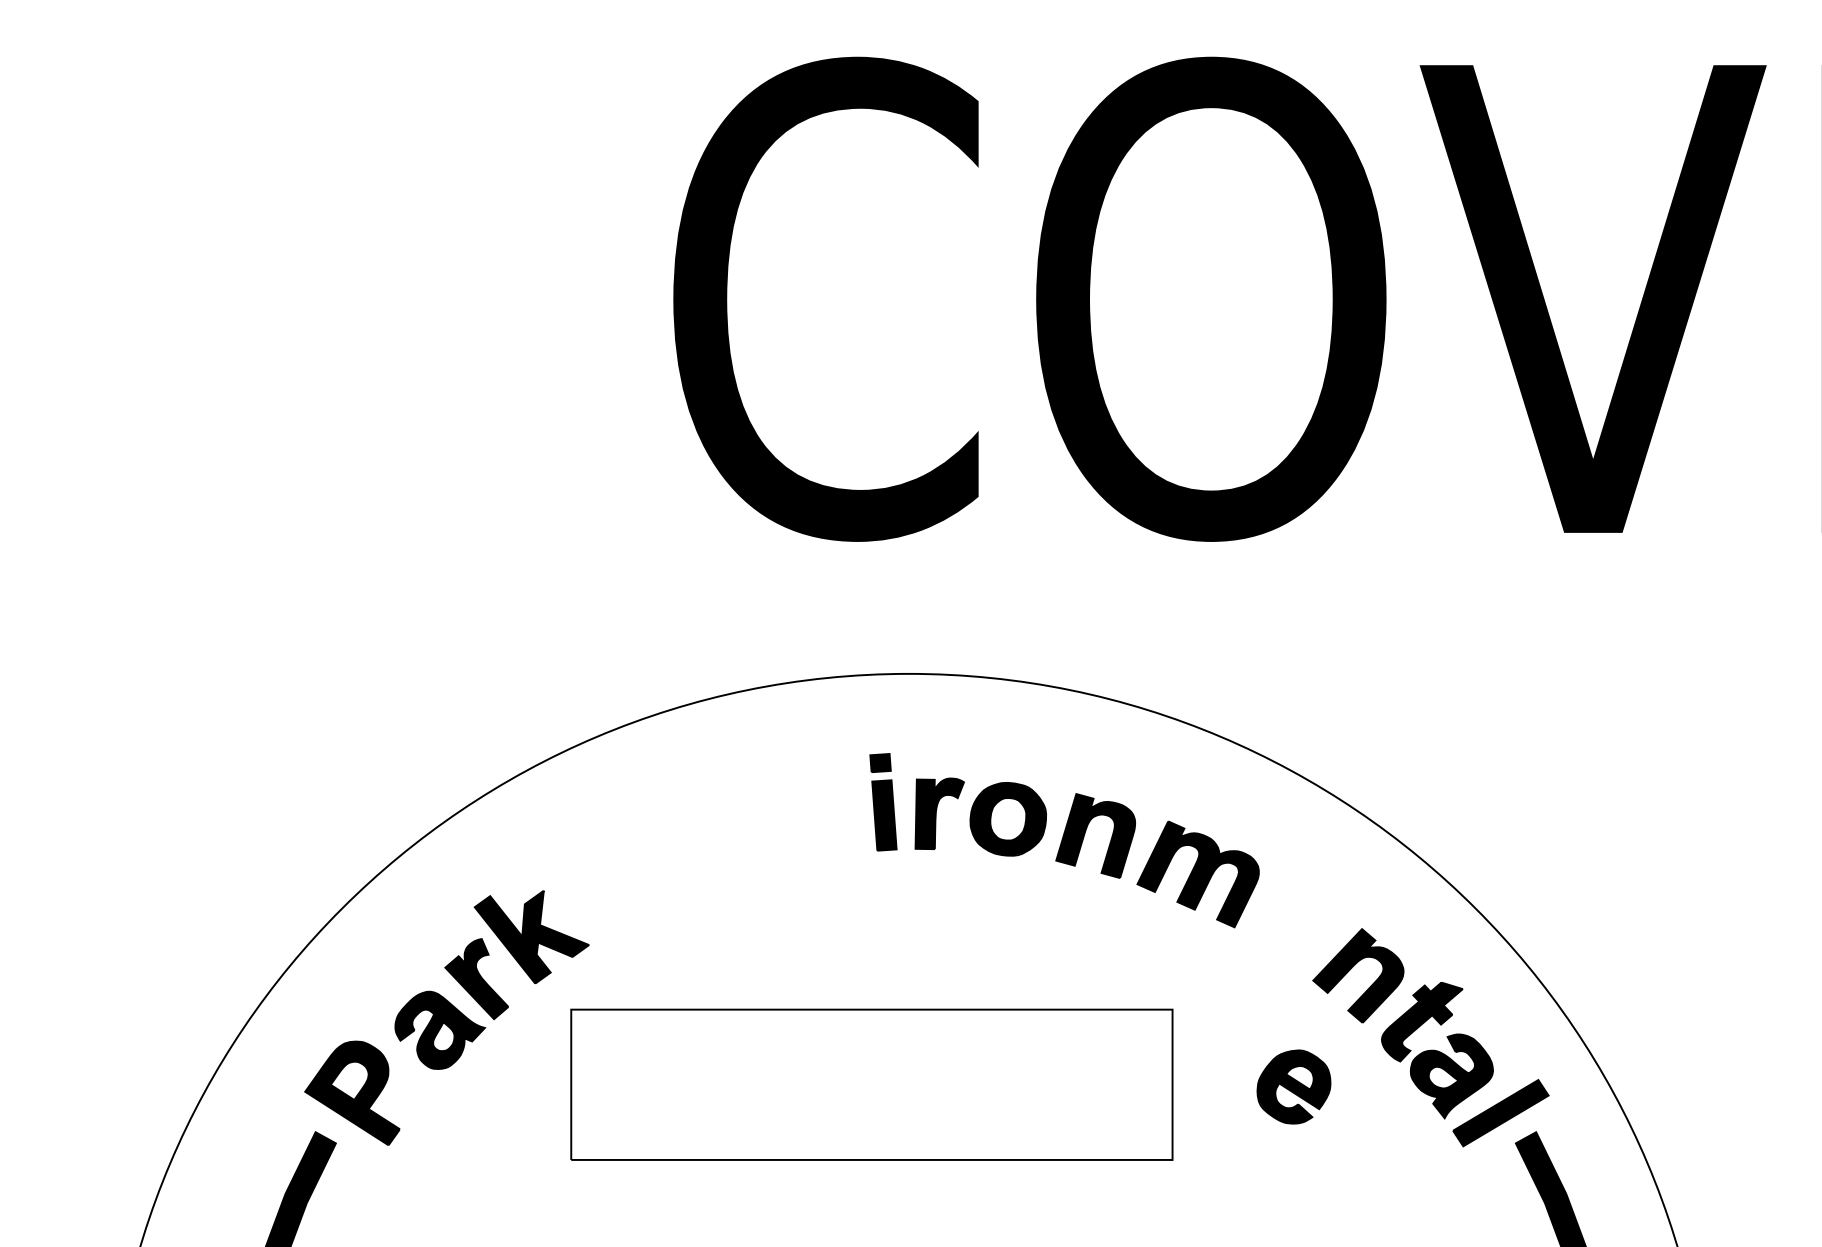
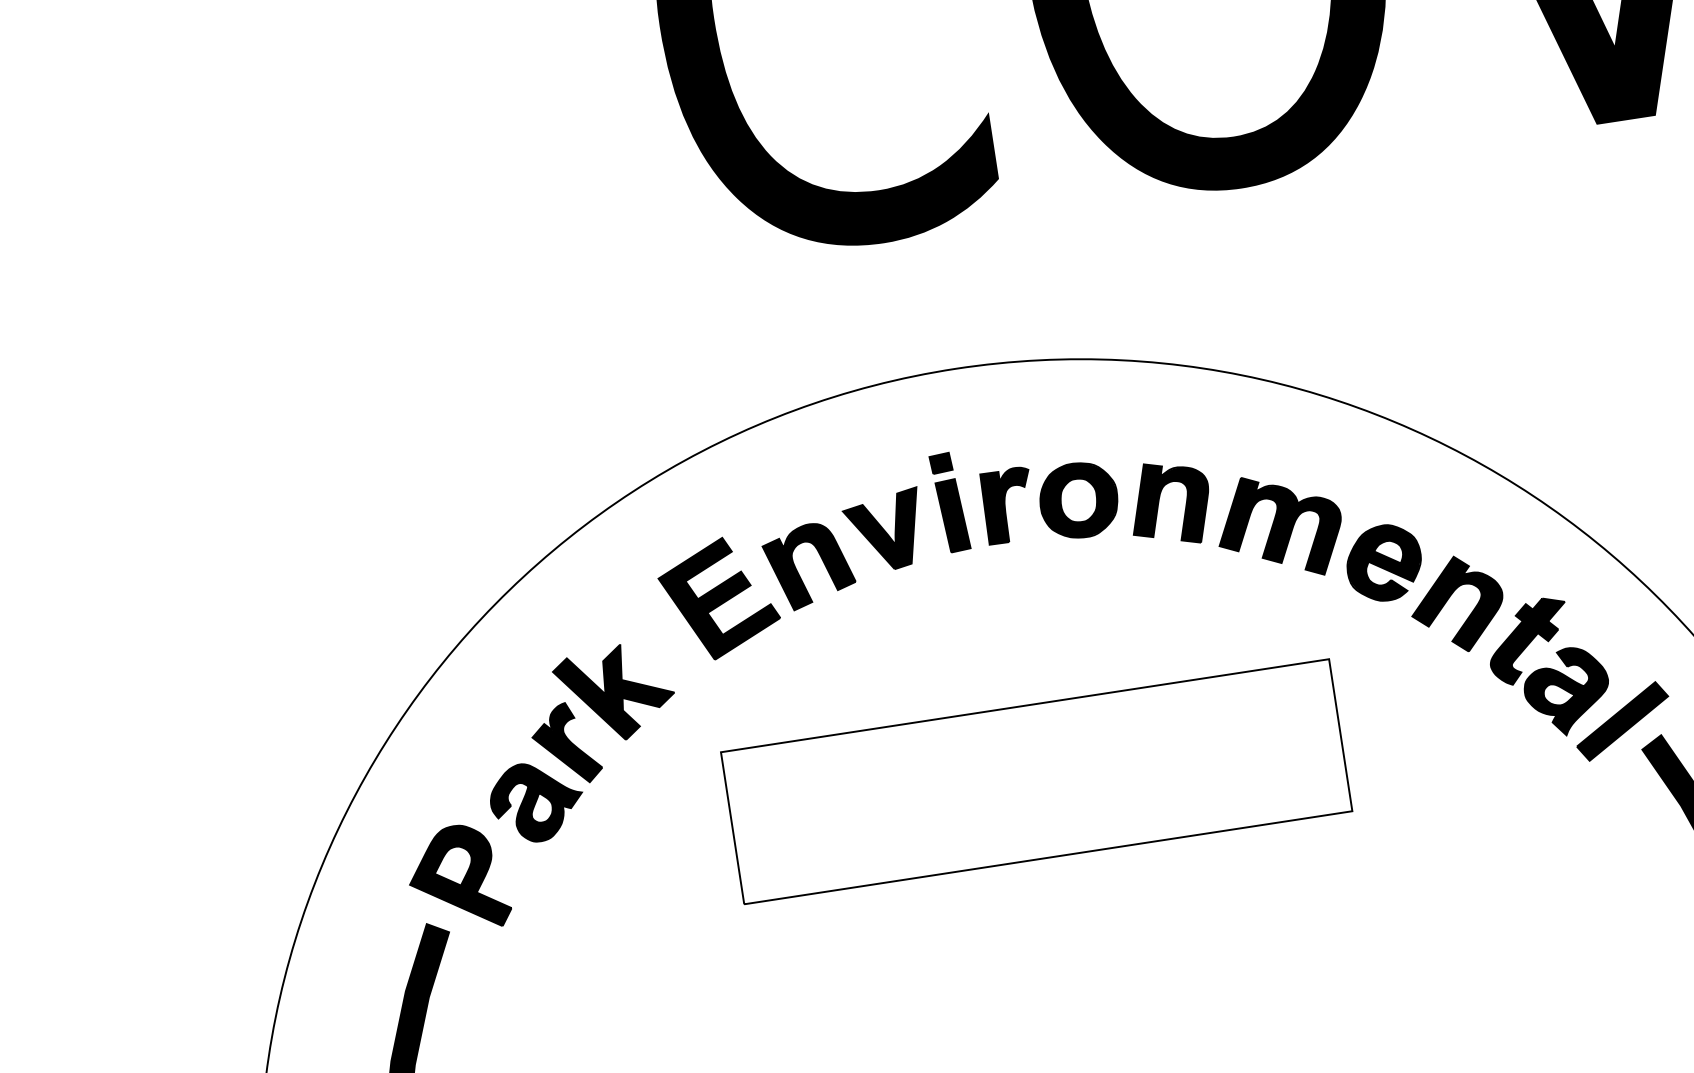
part: (721, 850) -> (793, 576), added
part: (871, 1084) -> (1036, 781), moved
part: (1293, 1086) -> (1383, 562), moved

